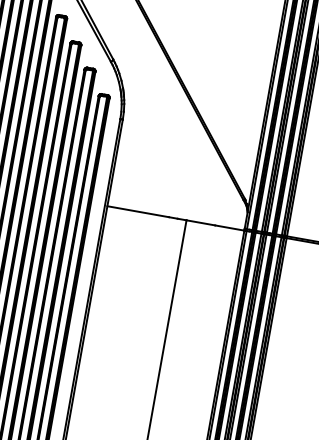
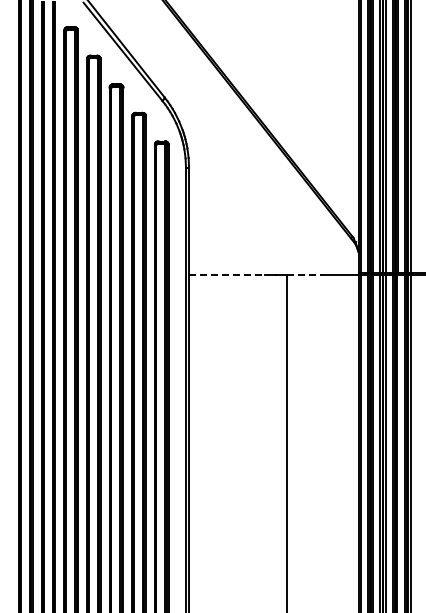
line: (138, 211) -> (227, 274), solid -> dashed
line: (200, 222) -> (304, 274), solid -> dashed

